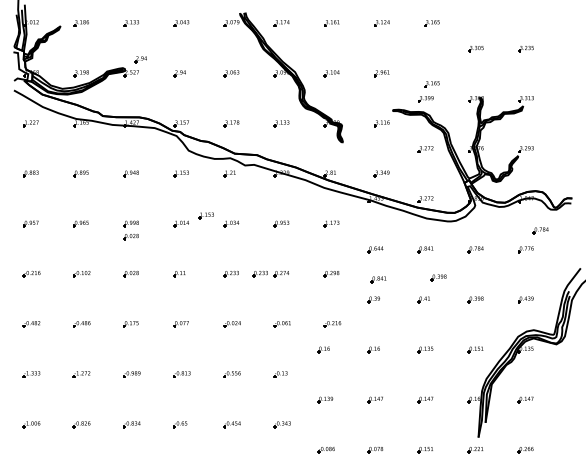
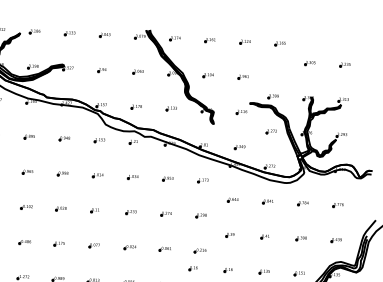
part: (140, 59) -> (75, 59), removed
part: (431, 84) -> (277, 86), removed
part: (205, 215) -> (115, 170), removed
part: (540, 230) -> (349, 192), removed
part: (130, 237) -> (62, 183), removed
part: (259, 274) -> (150, 213), removed
part: (438, 277) -> (276, 221), removed
part: (378, 279) -> (234, 221), removed

